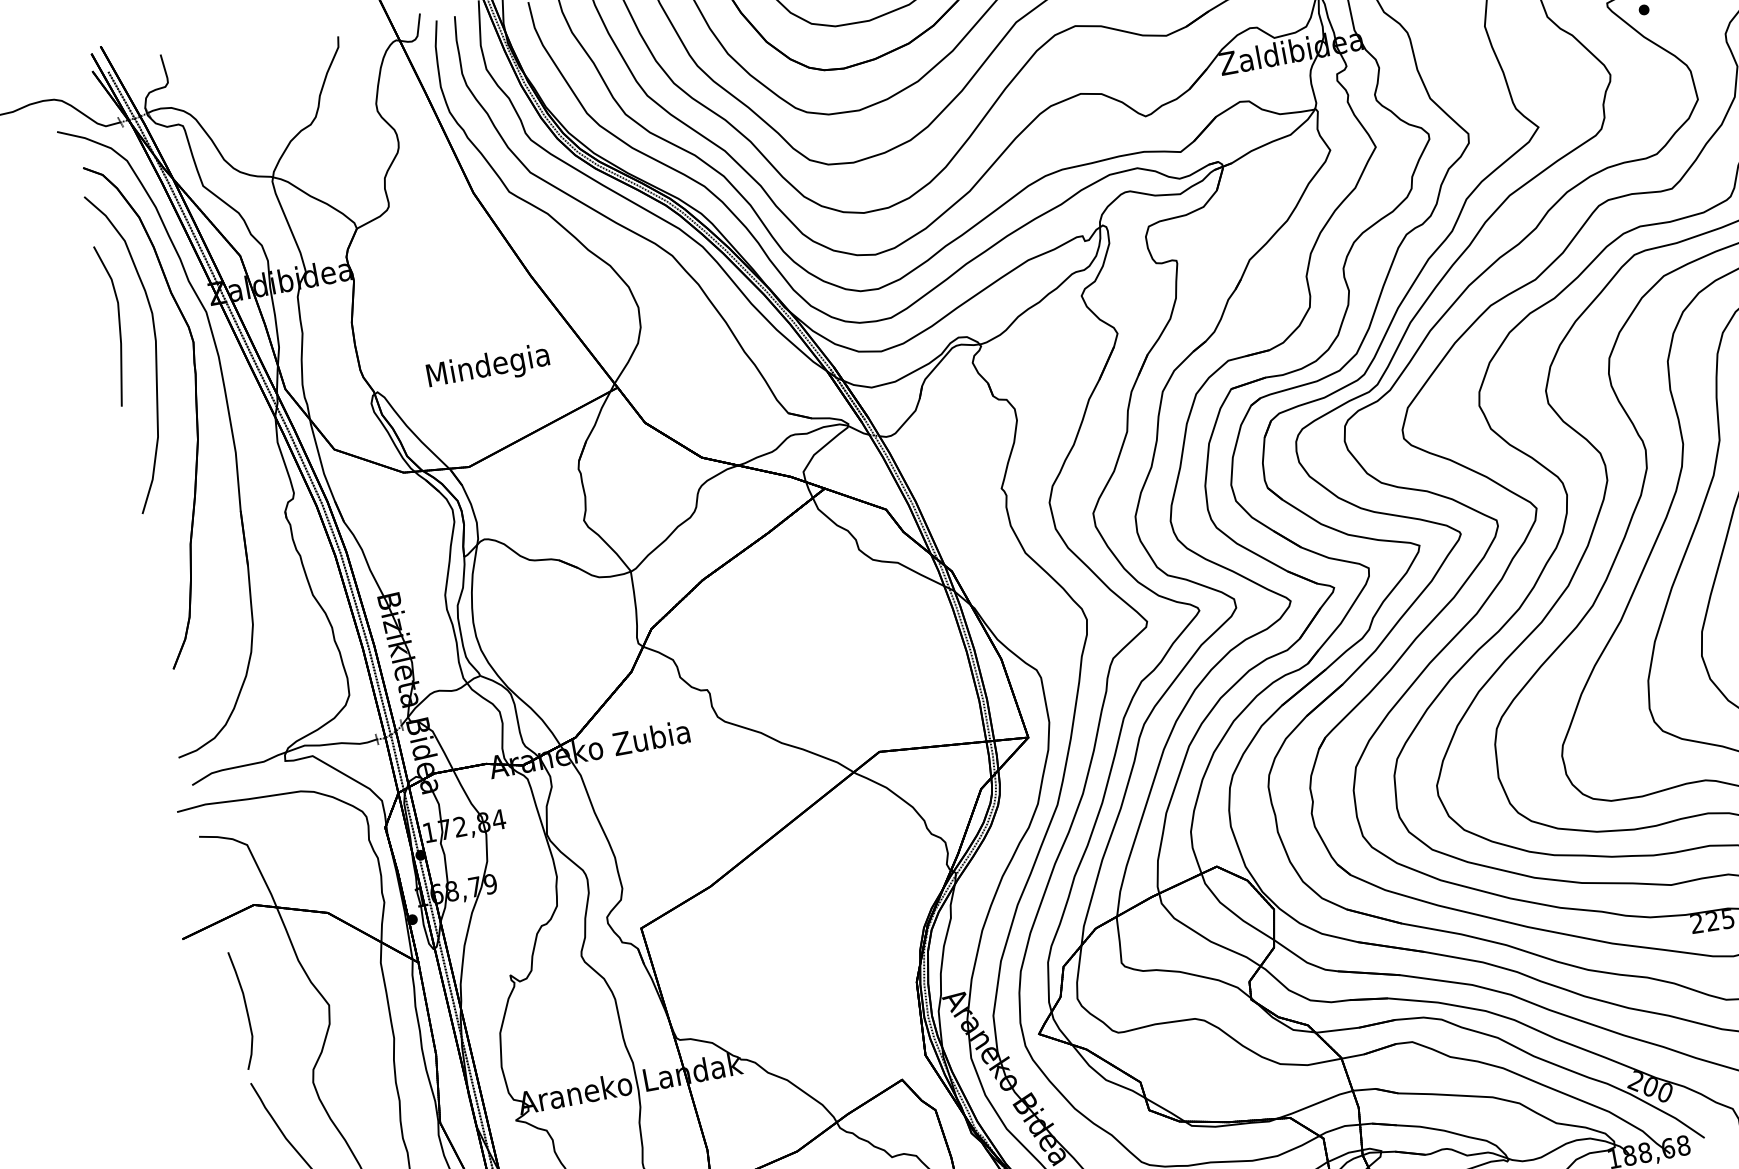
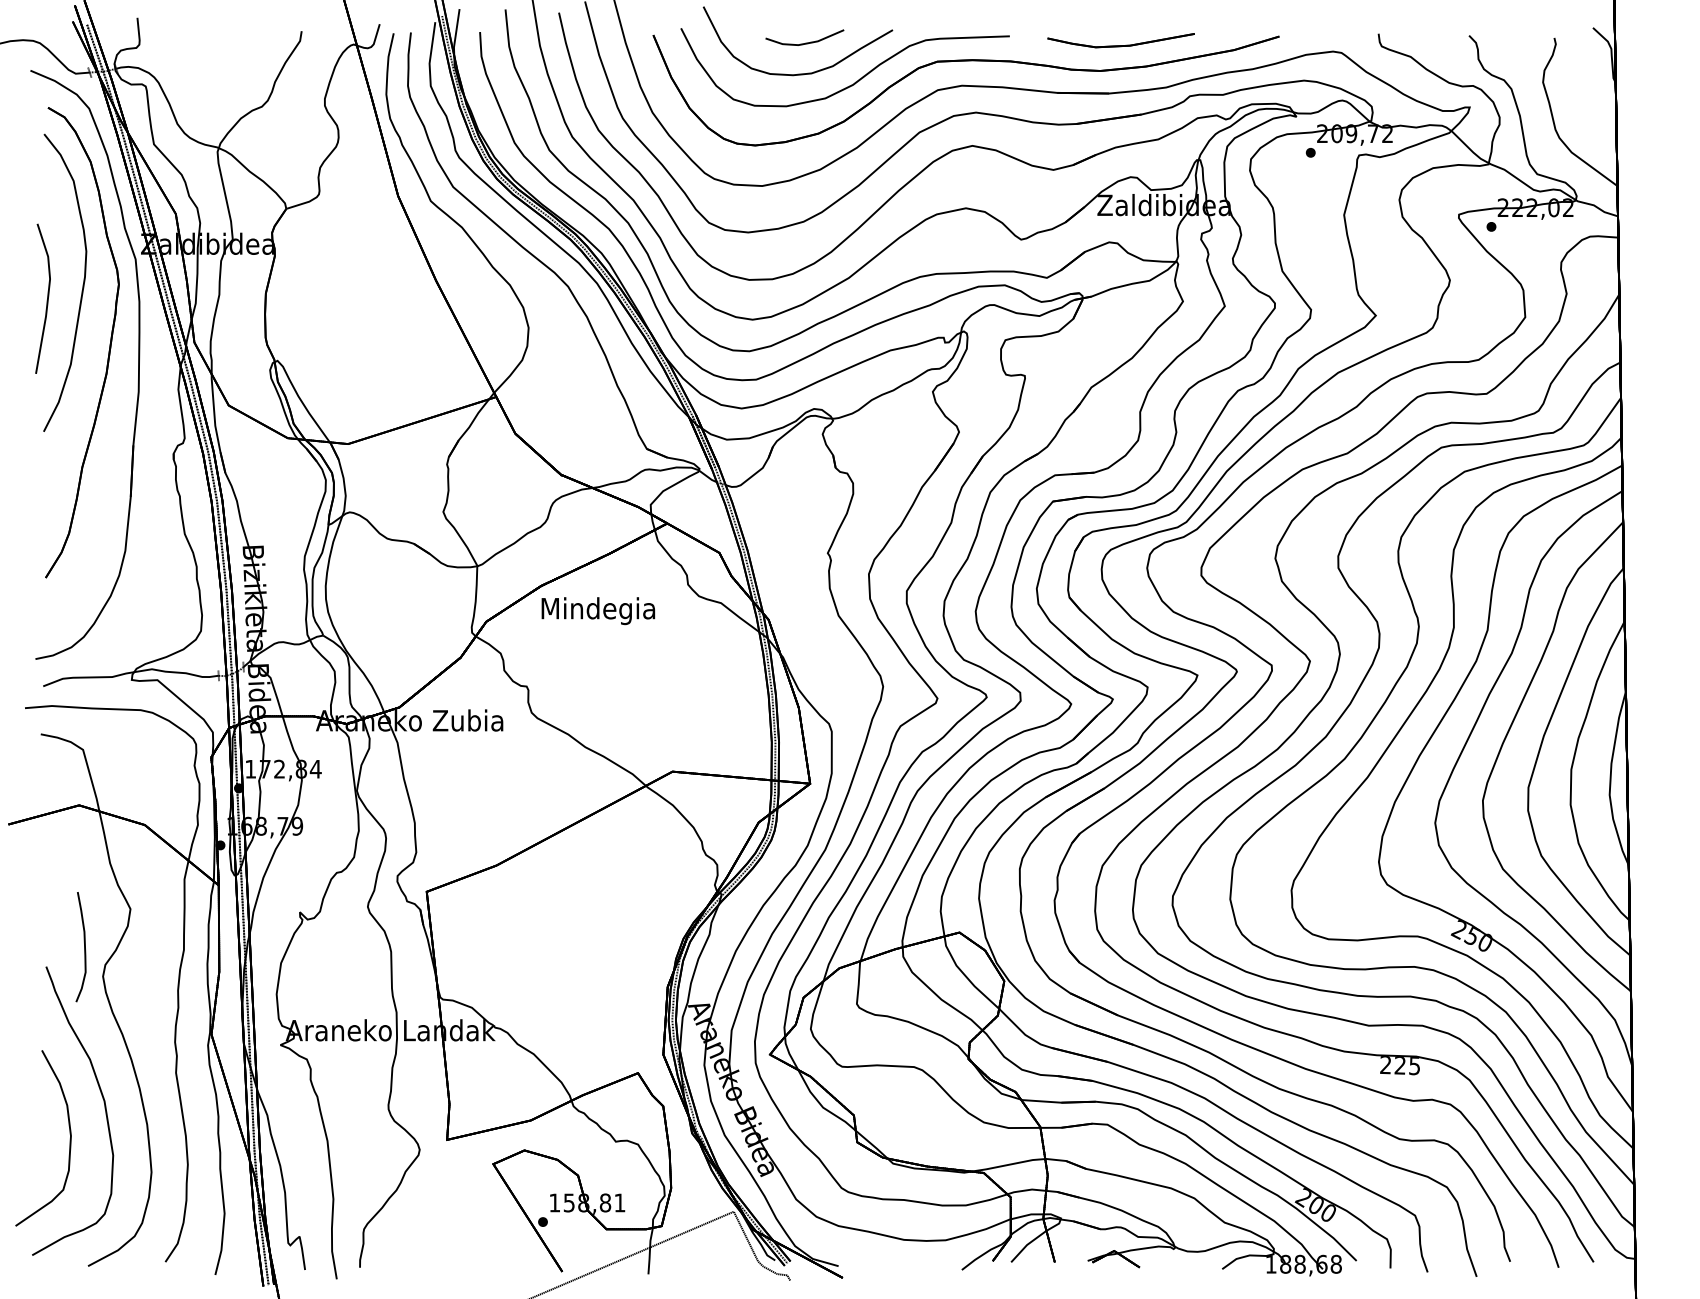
line: (118, 326) -> (46, 300), moved
text: (488, 368) -> (598, 611), moved
curve: (246, 1010) -> (84, 947), moved

